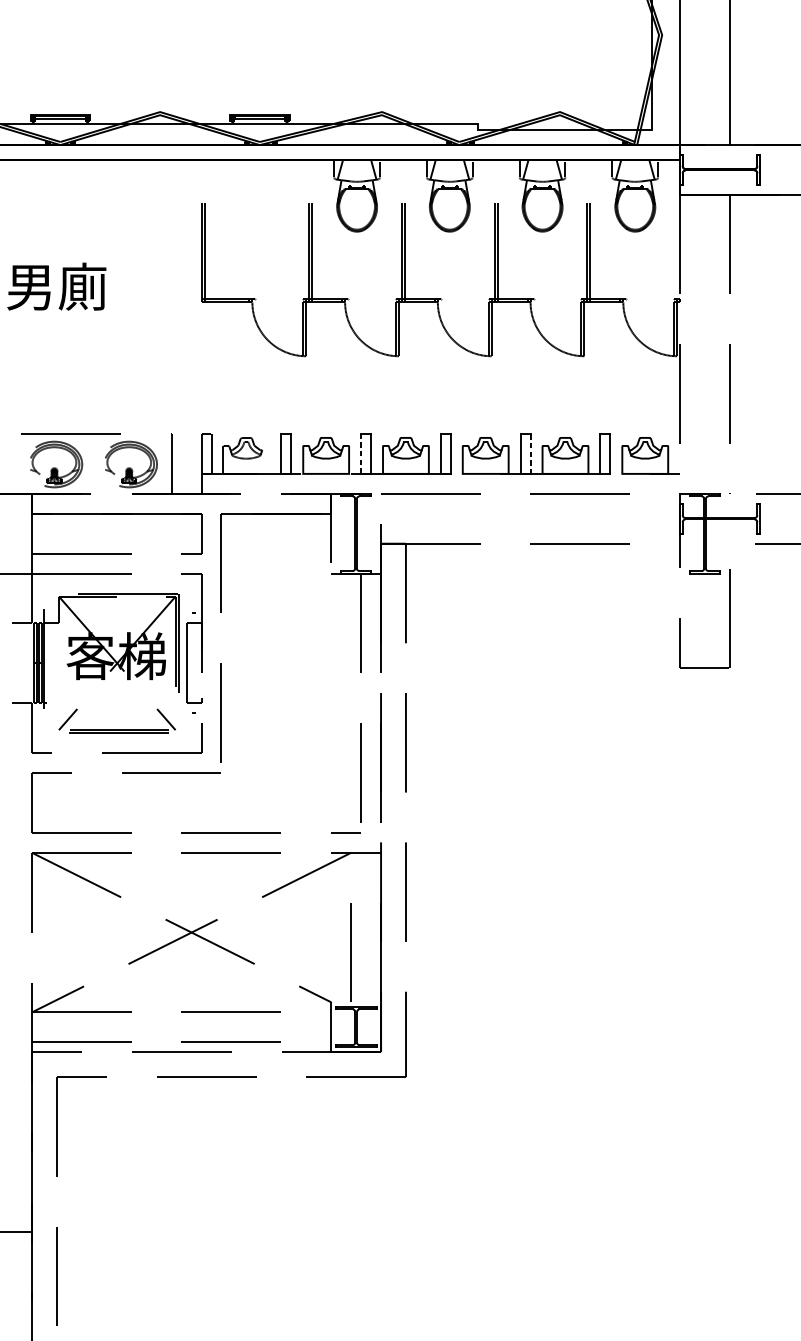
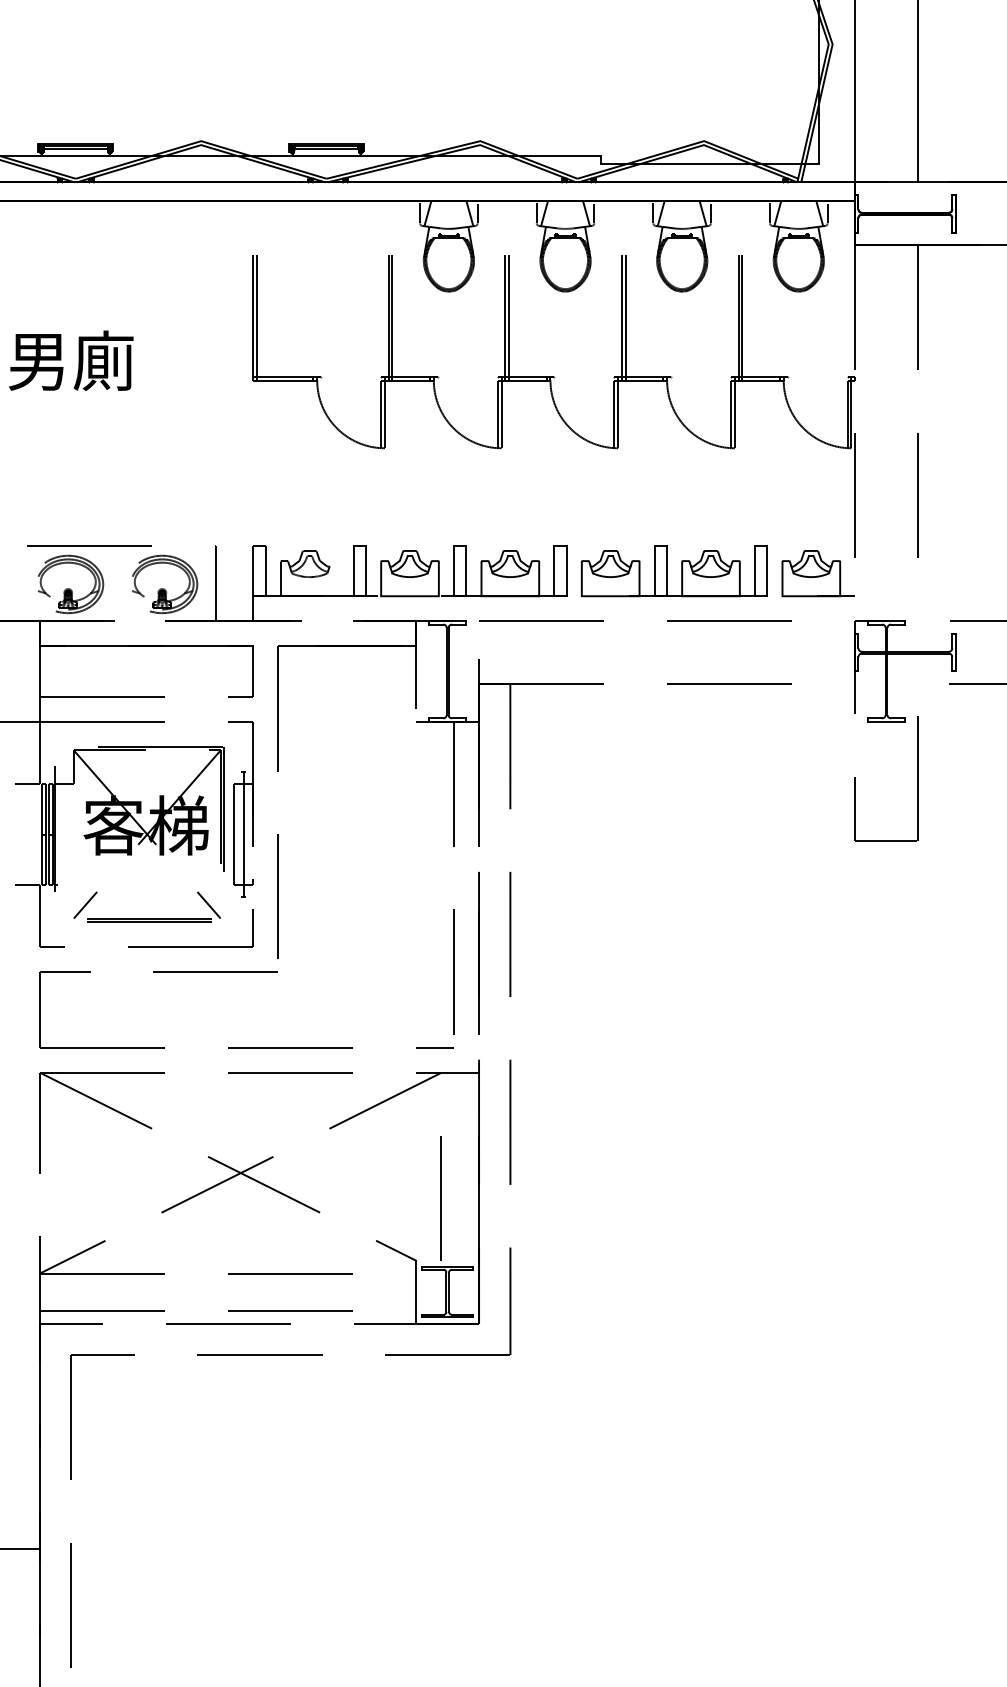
line: (360, 453) -> (453, 570), dashed -> solid
line: (530, 454) -> (667, 571), dashed -> solid
line: (193, 663) -> (243, 834), added

